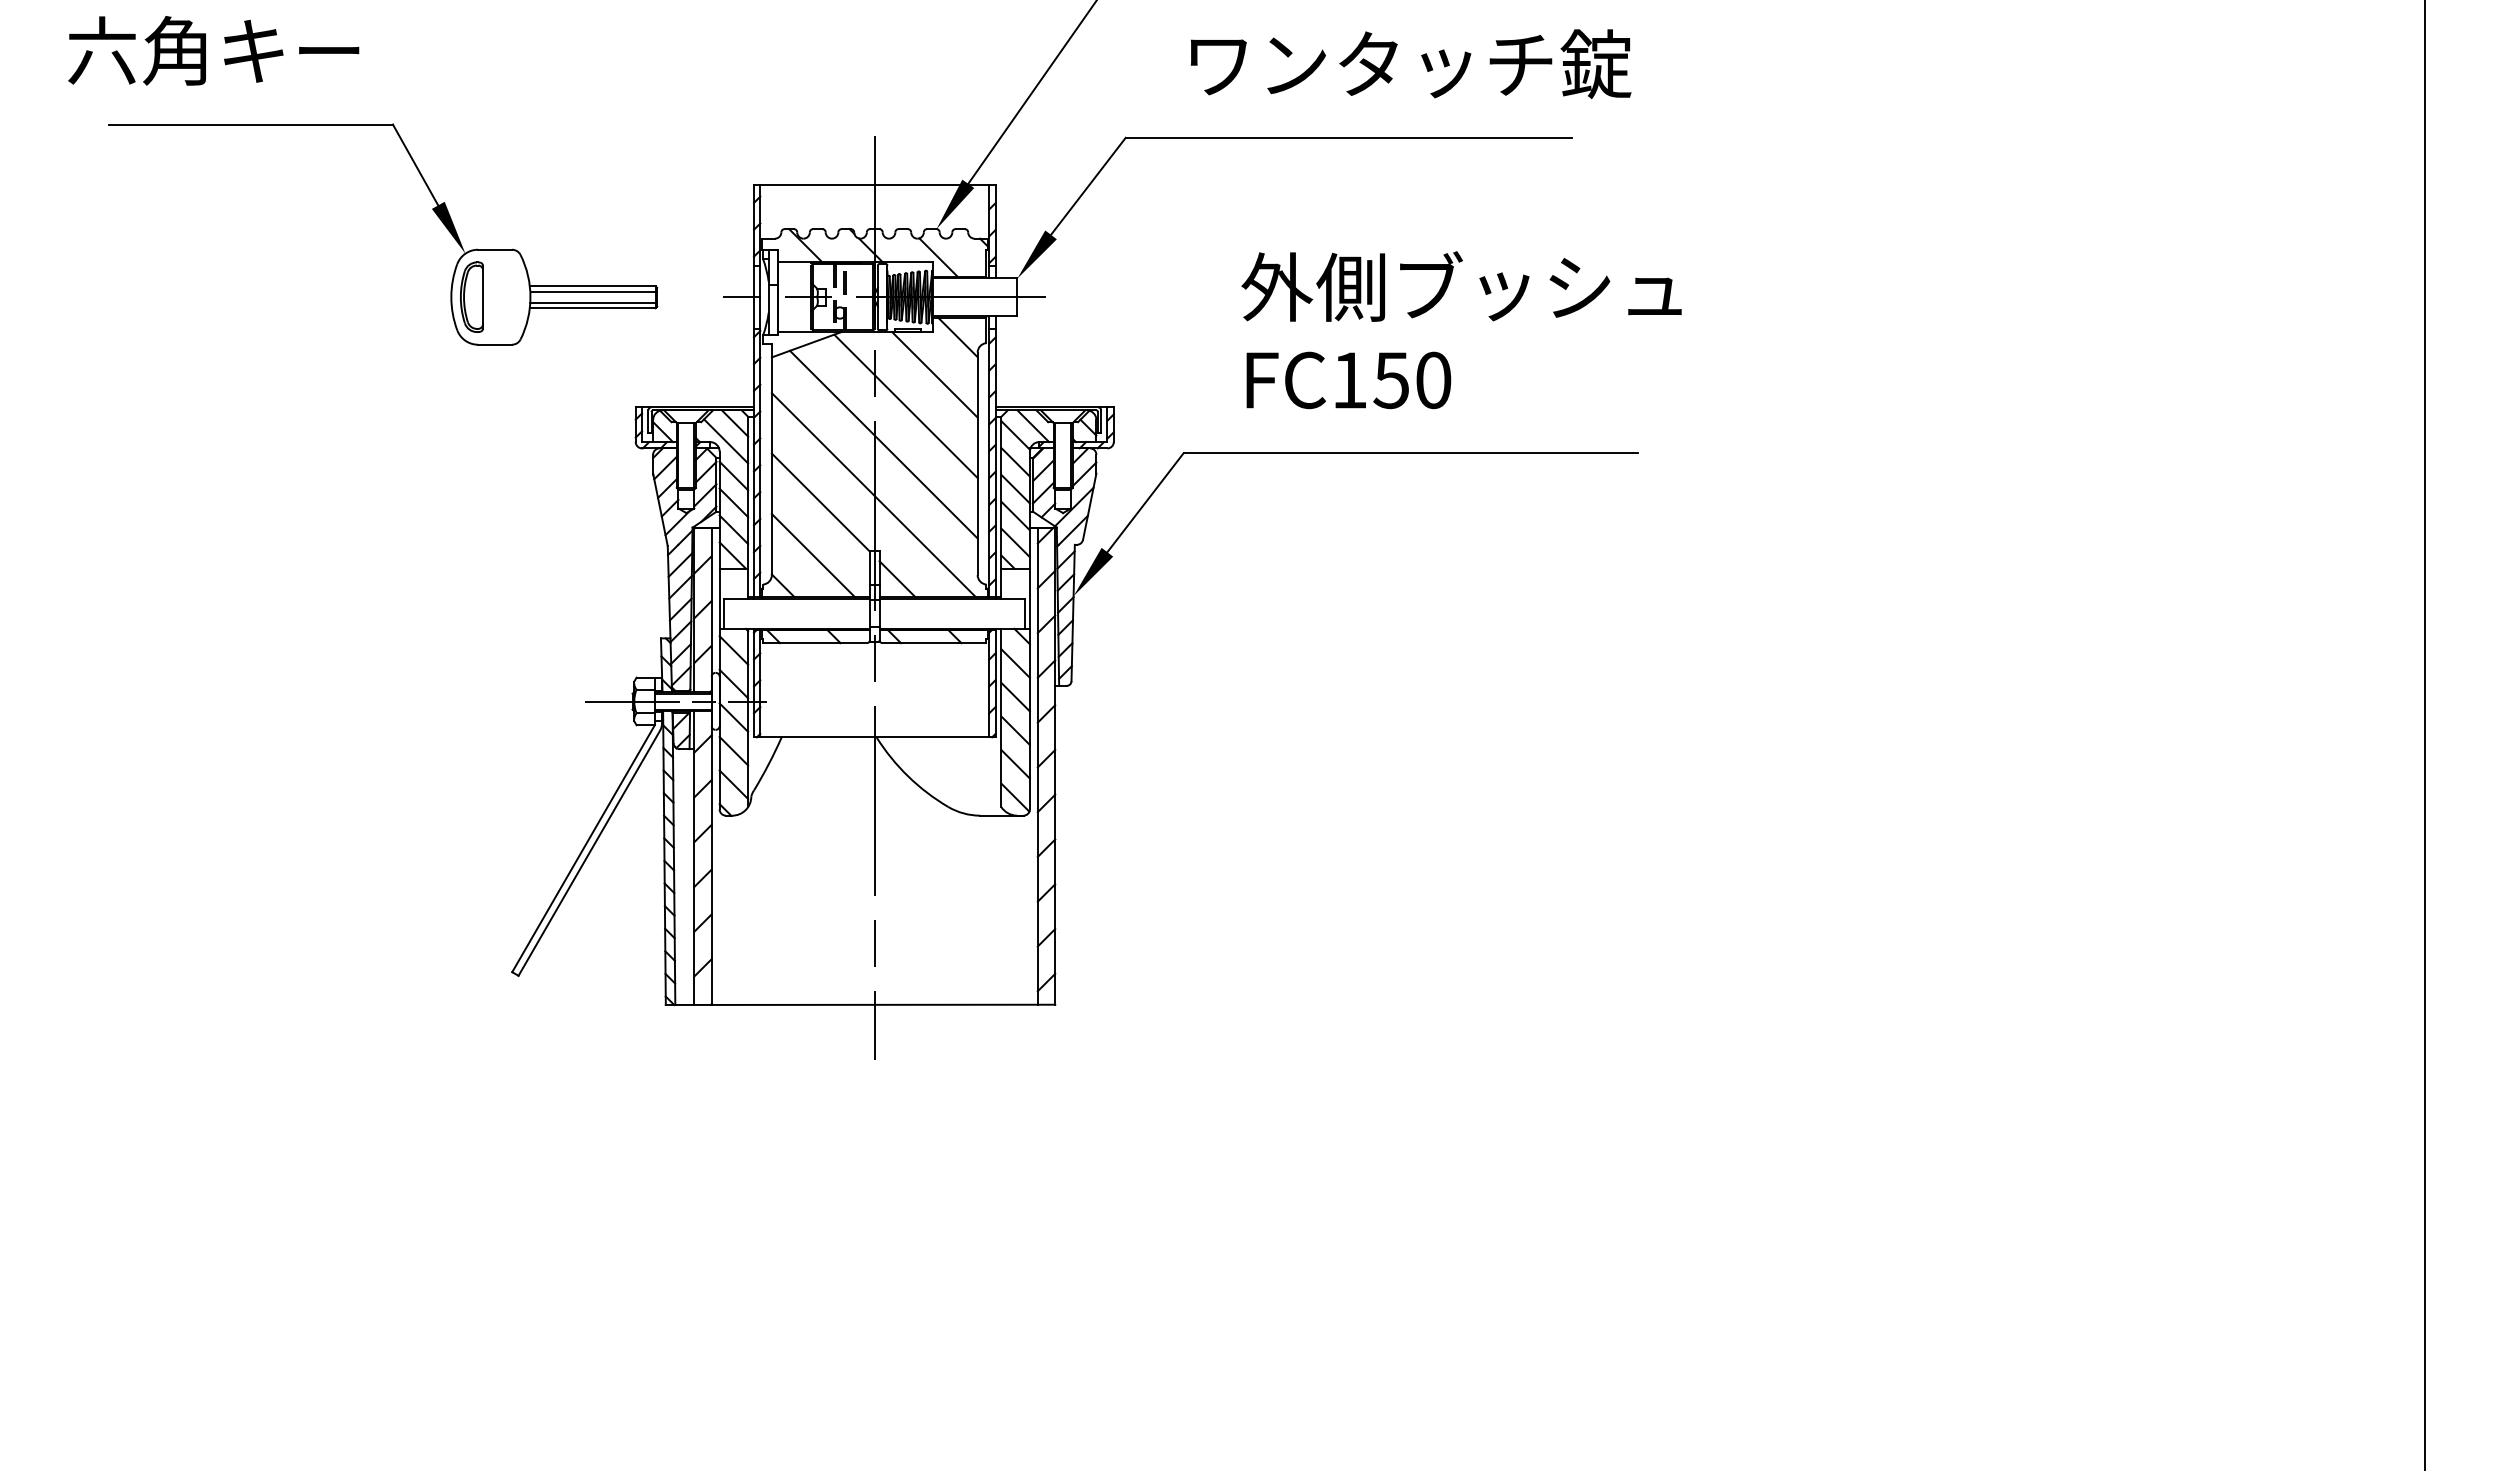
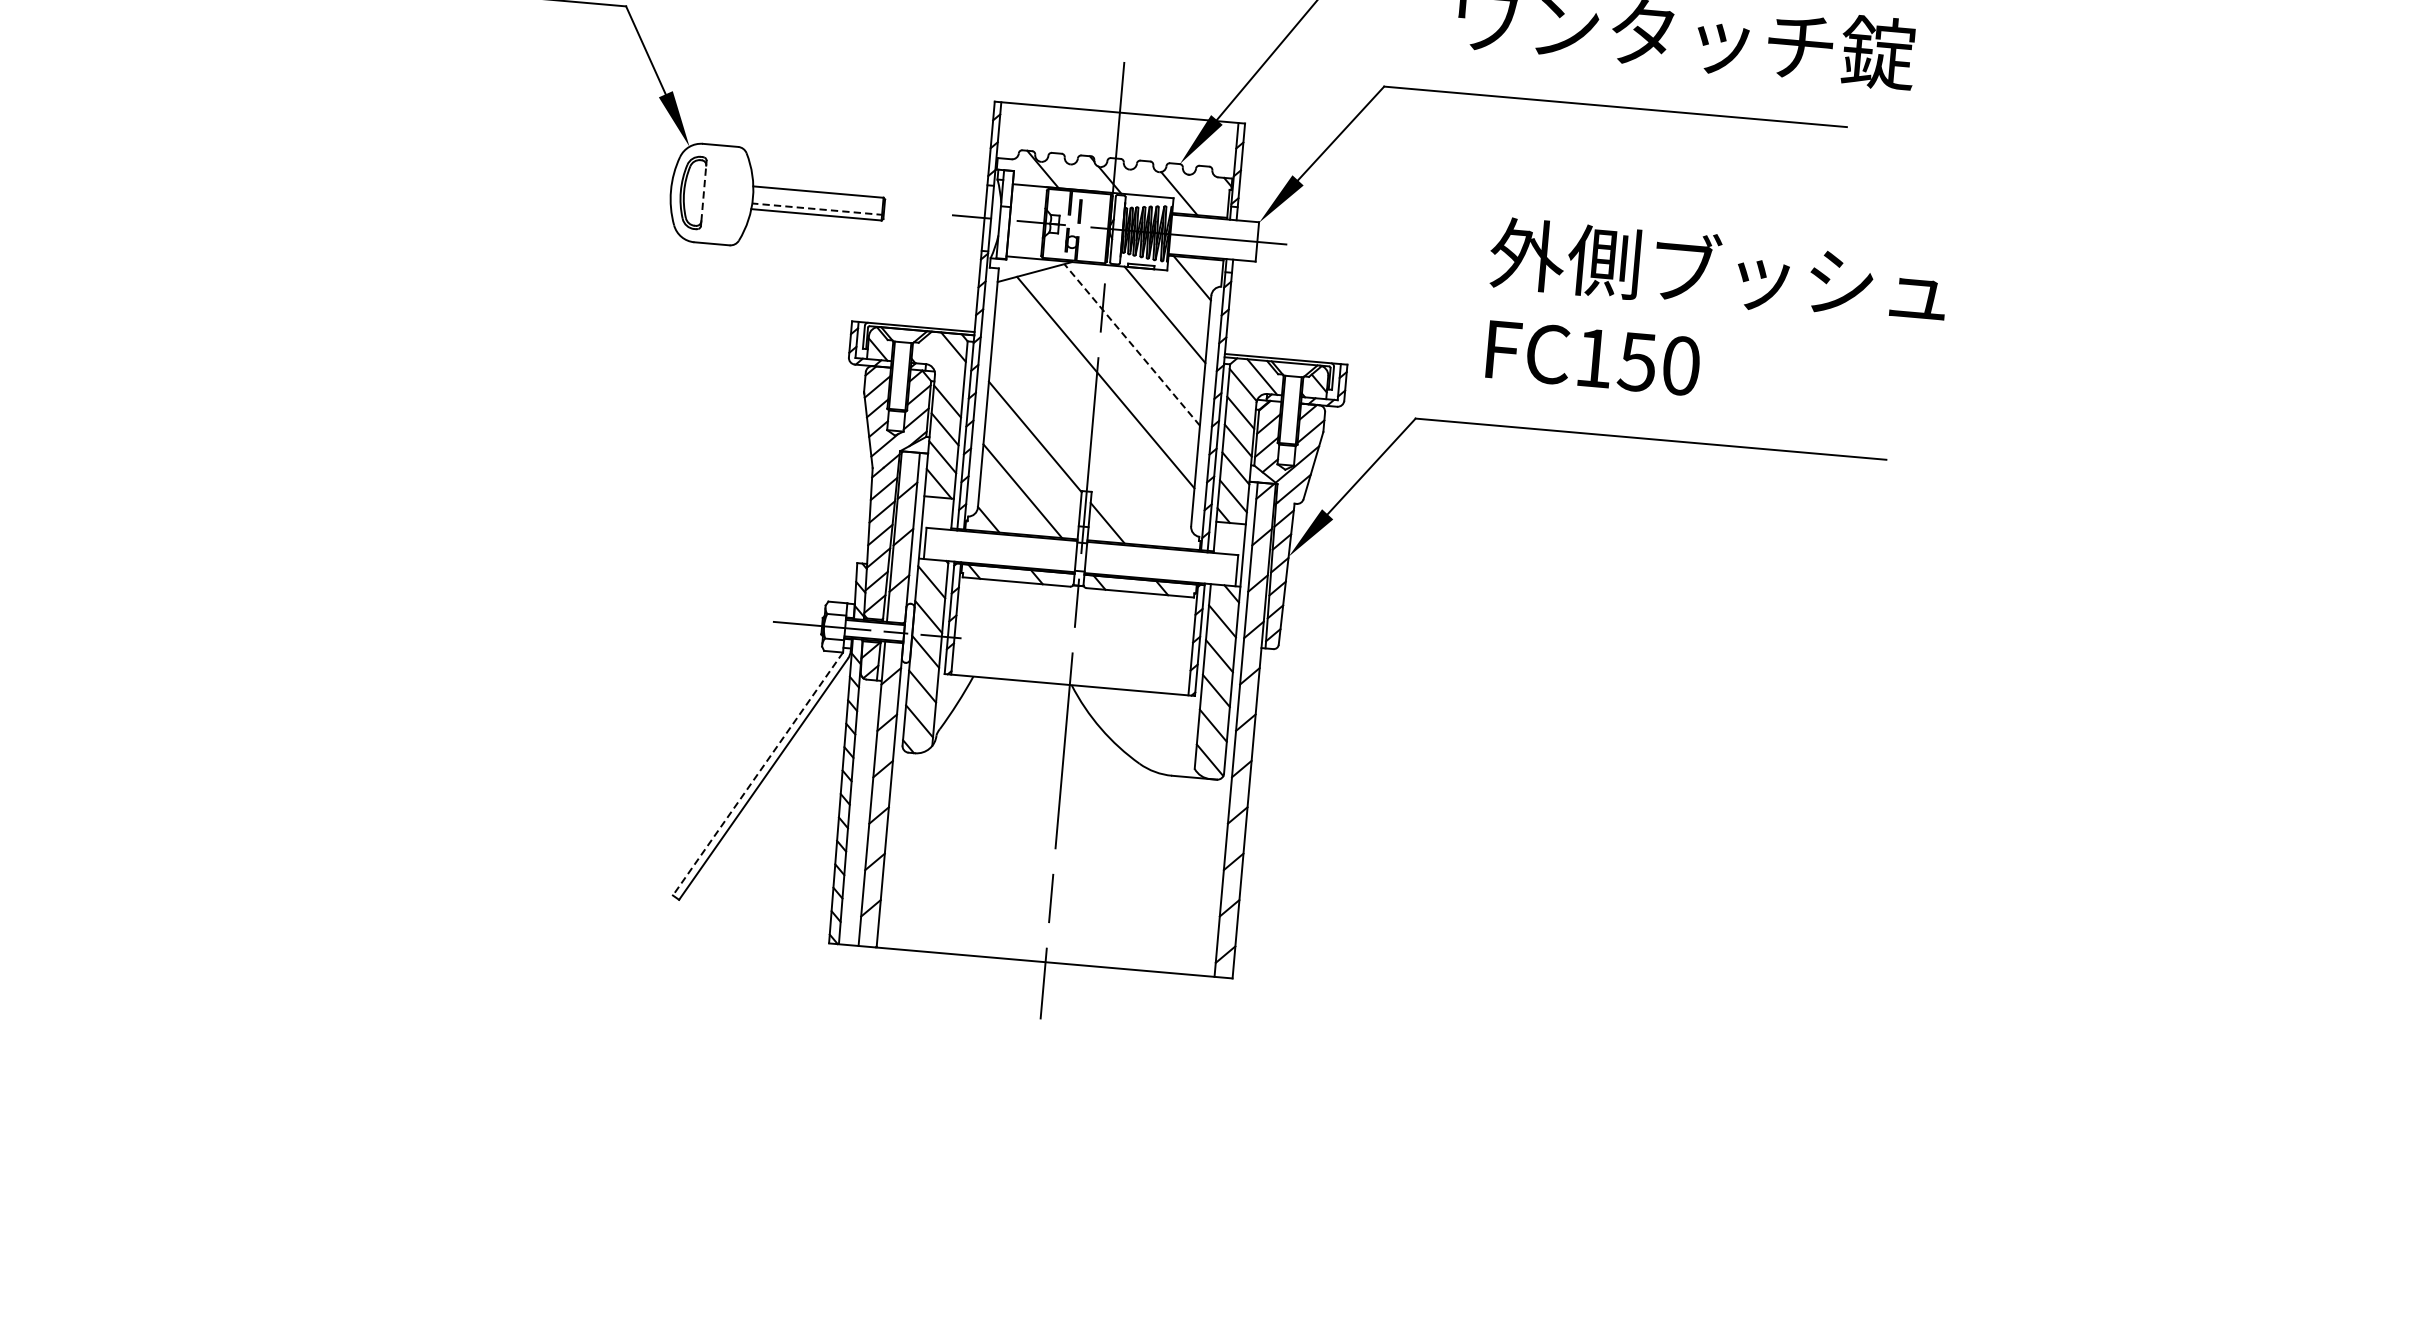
line: (593, 291) -> (818, 197), removed
line: (483, 297) -> (704, 193), solid -> dashed
line: (593, 302) -> (817, 208), solid -> dashed
line: (905, 406) -> (1131, 345), solid -> dashed
line: (726, 441) -> (943, 365), removed
line: (873, 495) -> (1090, 434), removed
line: (583, 848) -> (757, 773), solid -> dashed

